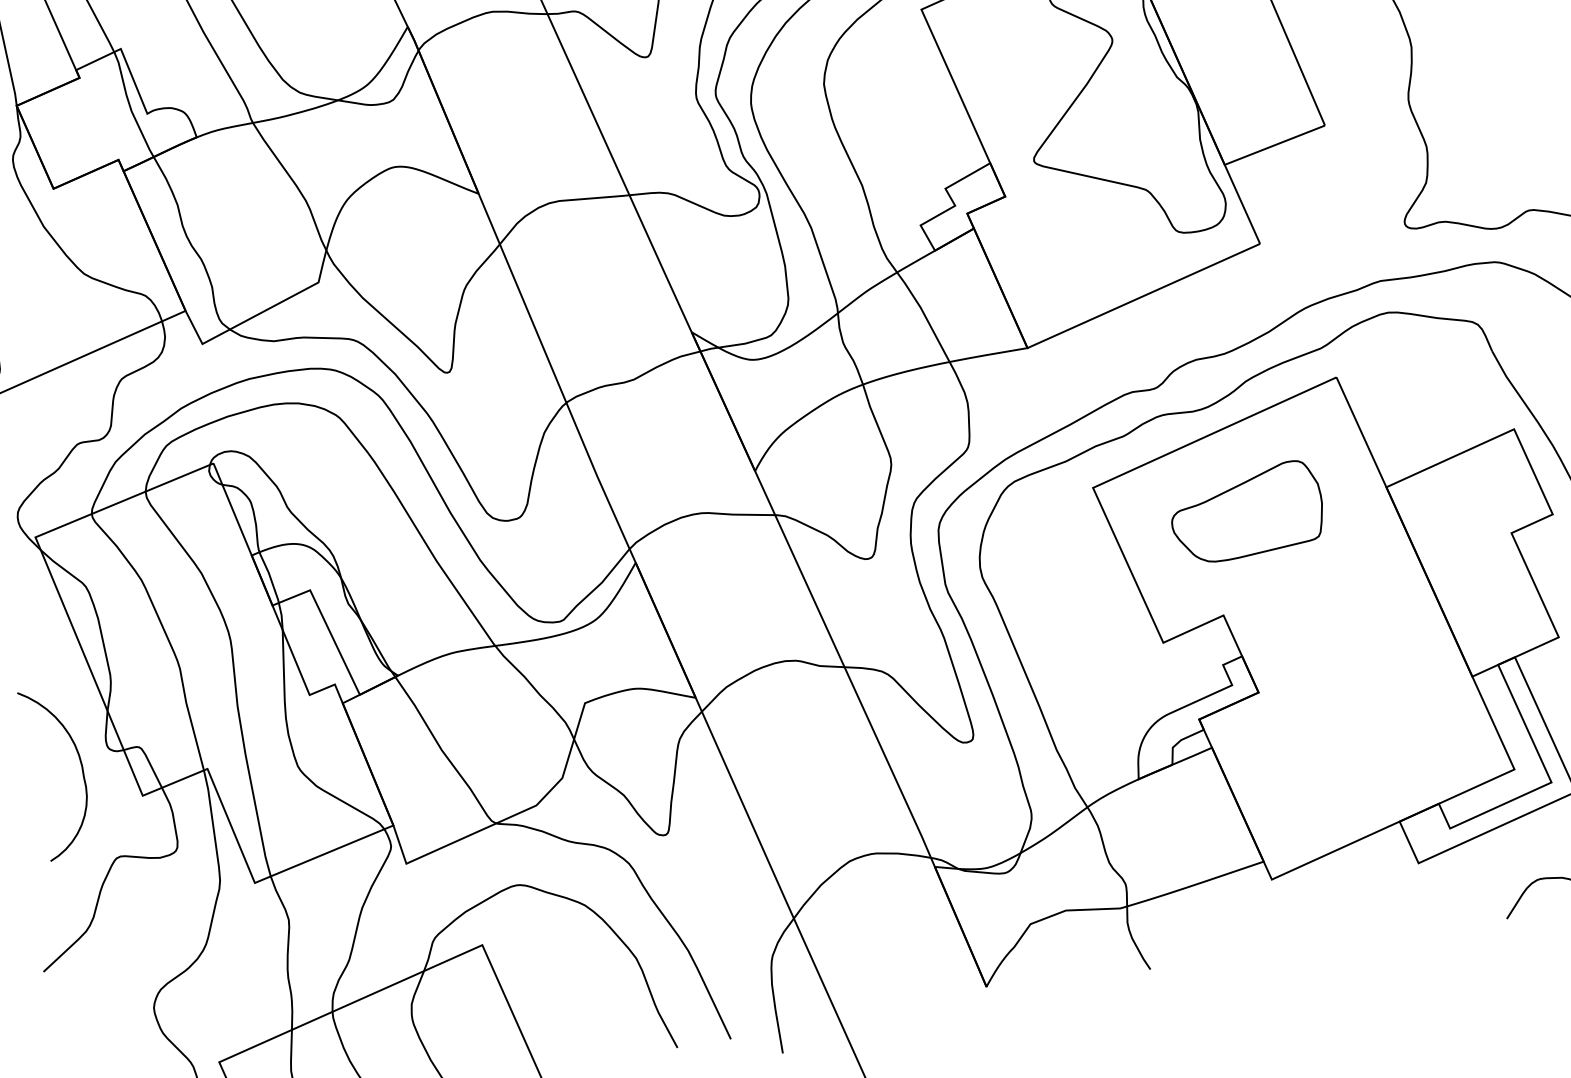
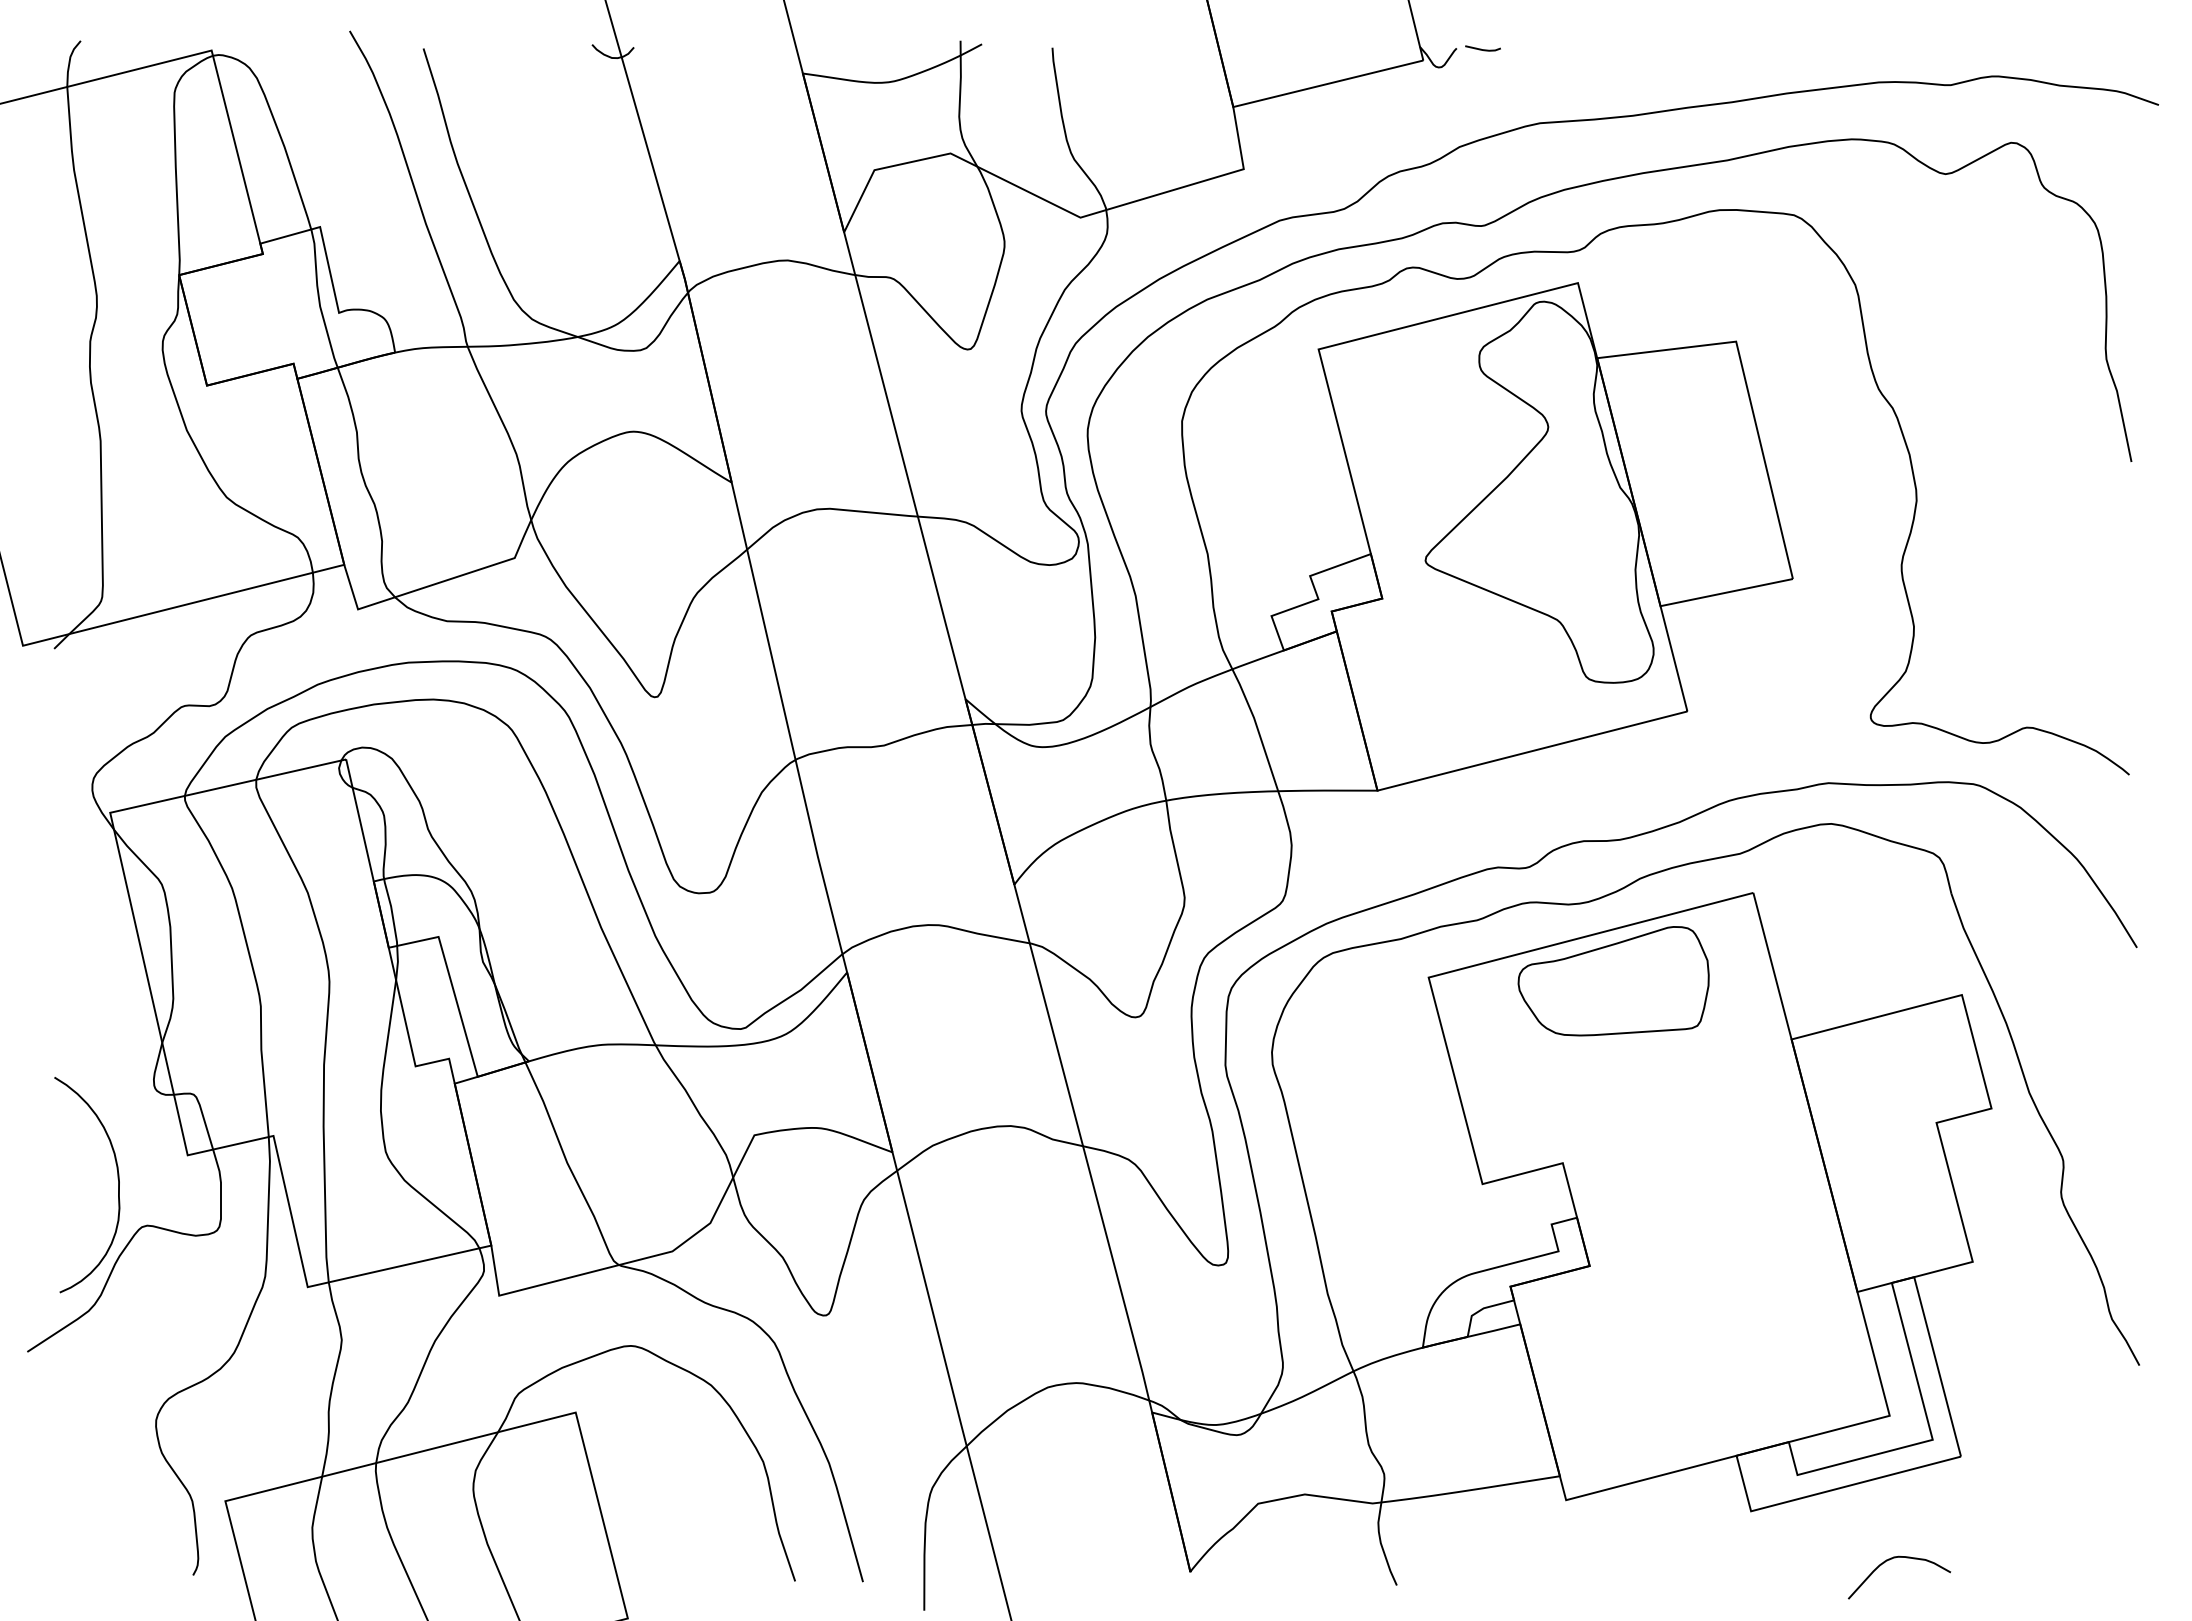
part: (1246, 513) -> (1613, 981), moved
curve: (80, 763) -> (117, 1178), moved

